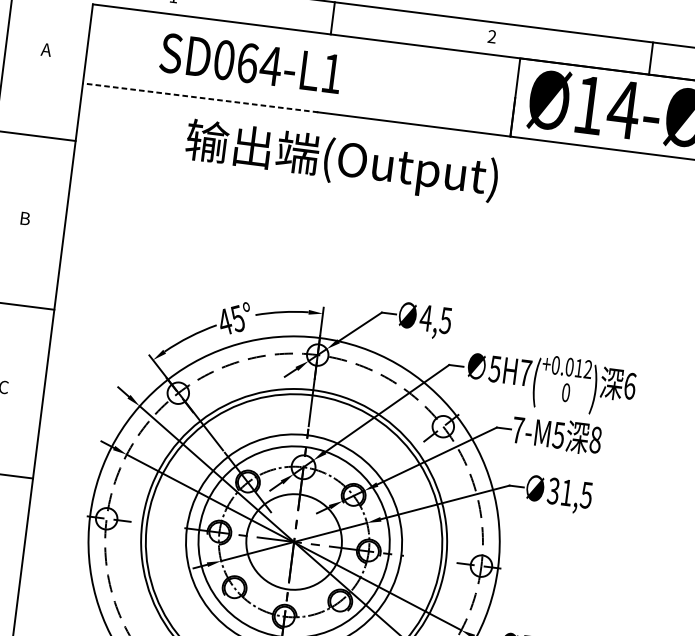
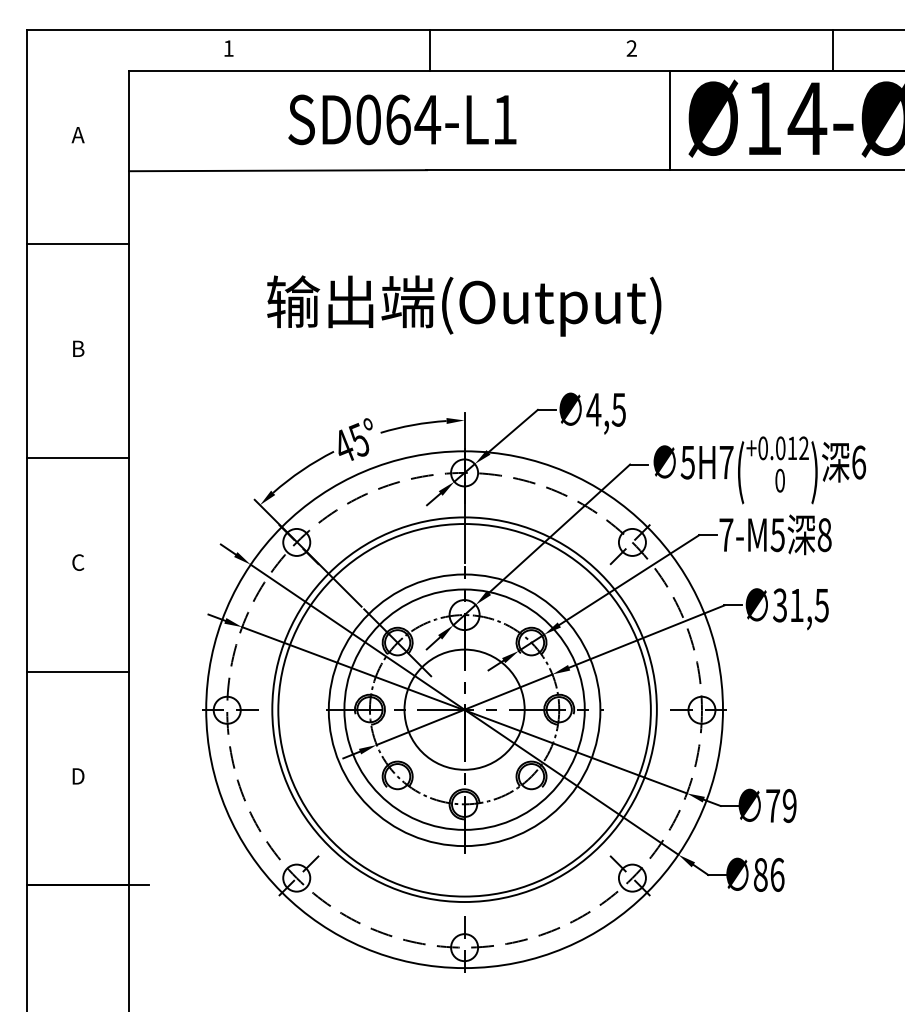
text: (251, 63) -> (402, 119), moved
line: (200, 97) -> (278, 170), dashed -> solid
text: (342, 161) -> (464, 305), moved

